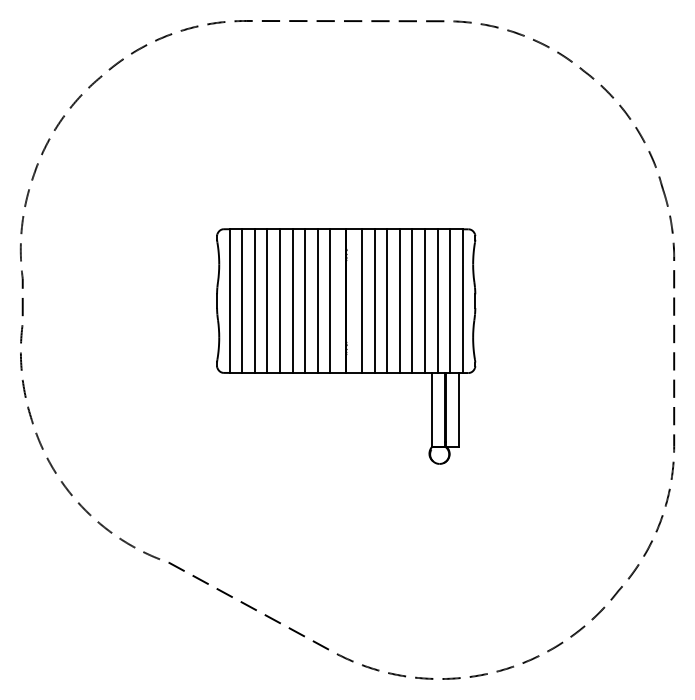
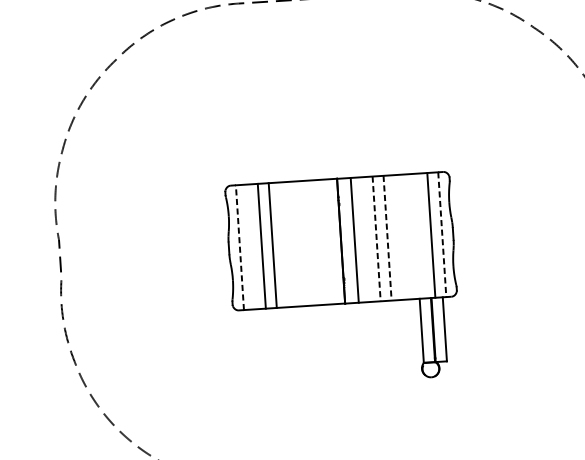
line: (242, 300) -> (251, 246), removed
line: (280, 300) -> (284, 244), removed
line: (292, 300) -> (294, 243), removed
line: (305, 300) -> (305, 242), removed
line: (317, 300) -> (316, 242), removed
line: (330, 300) -> (327, 241), removed
line: (229, 301) -> (239, 248), solid -> dashed
line: (374, 301) -> (365, 239), removed
line: (387, 301) -> (376, 239), solid -> dashed
line: (399, 301) -> (387, 238), solid -> dashed
line: (412, 301) -> (398, 237), removed
line: (424, 301) -> (409, 237), removed
line: (437, 301) -> (420, 236), removed
line: (462, 301) -> (442, 234), solid -> dashed

